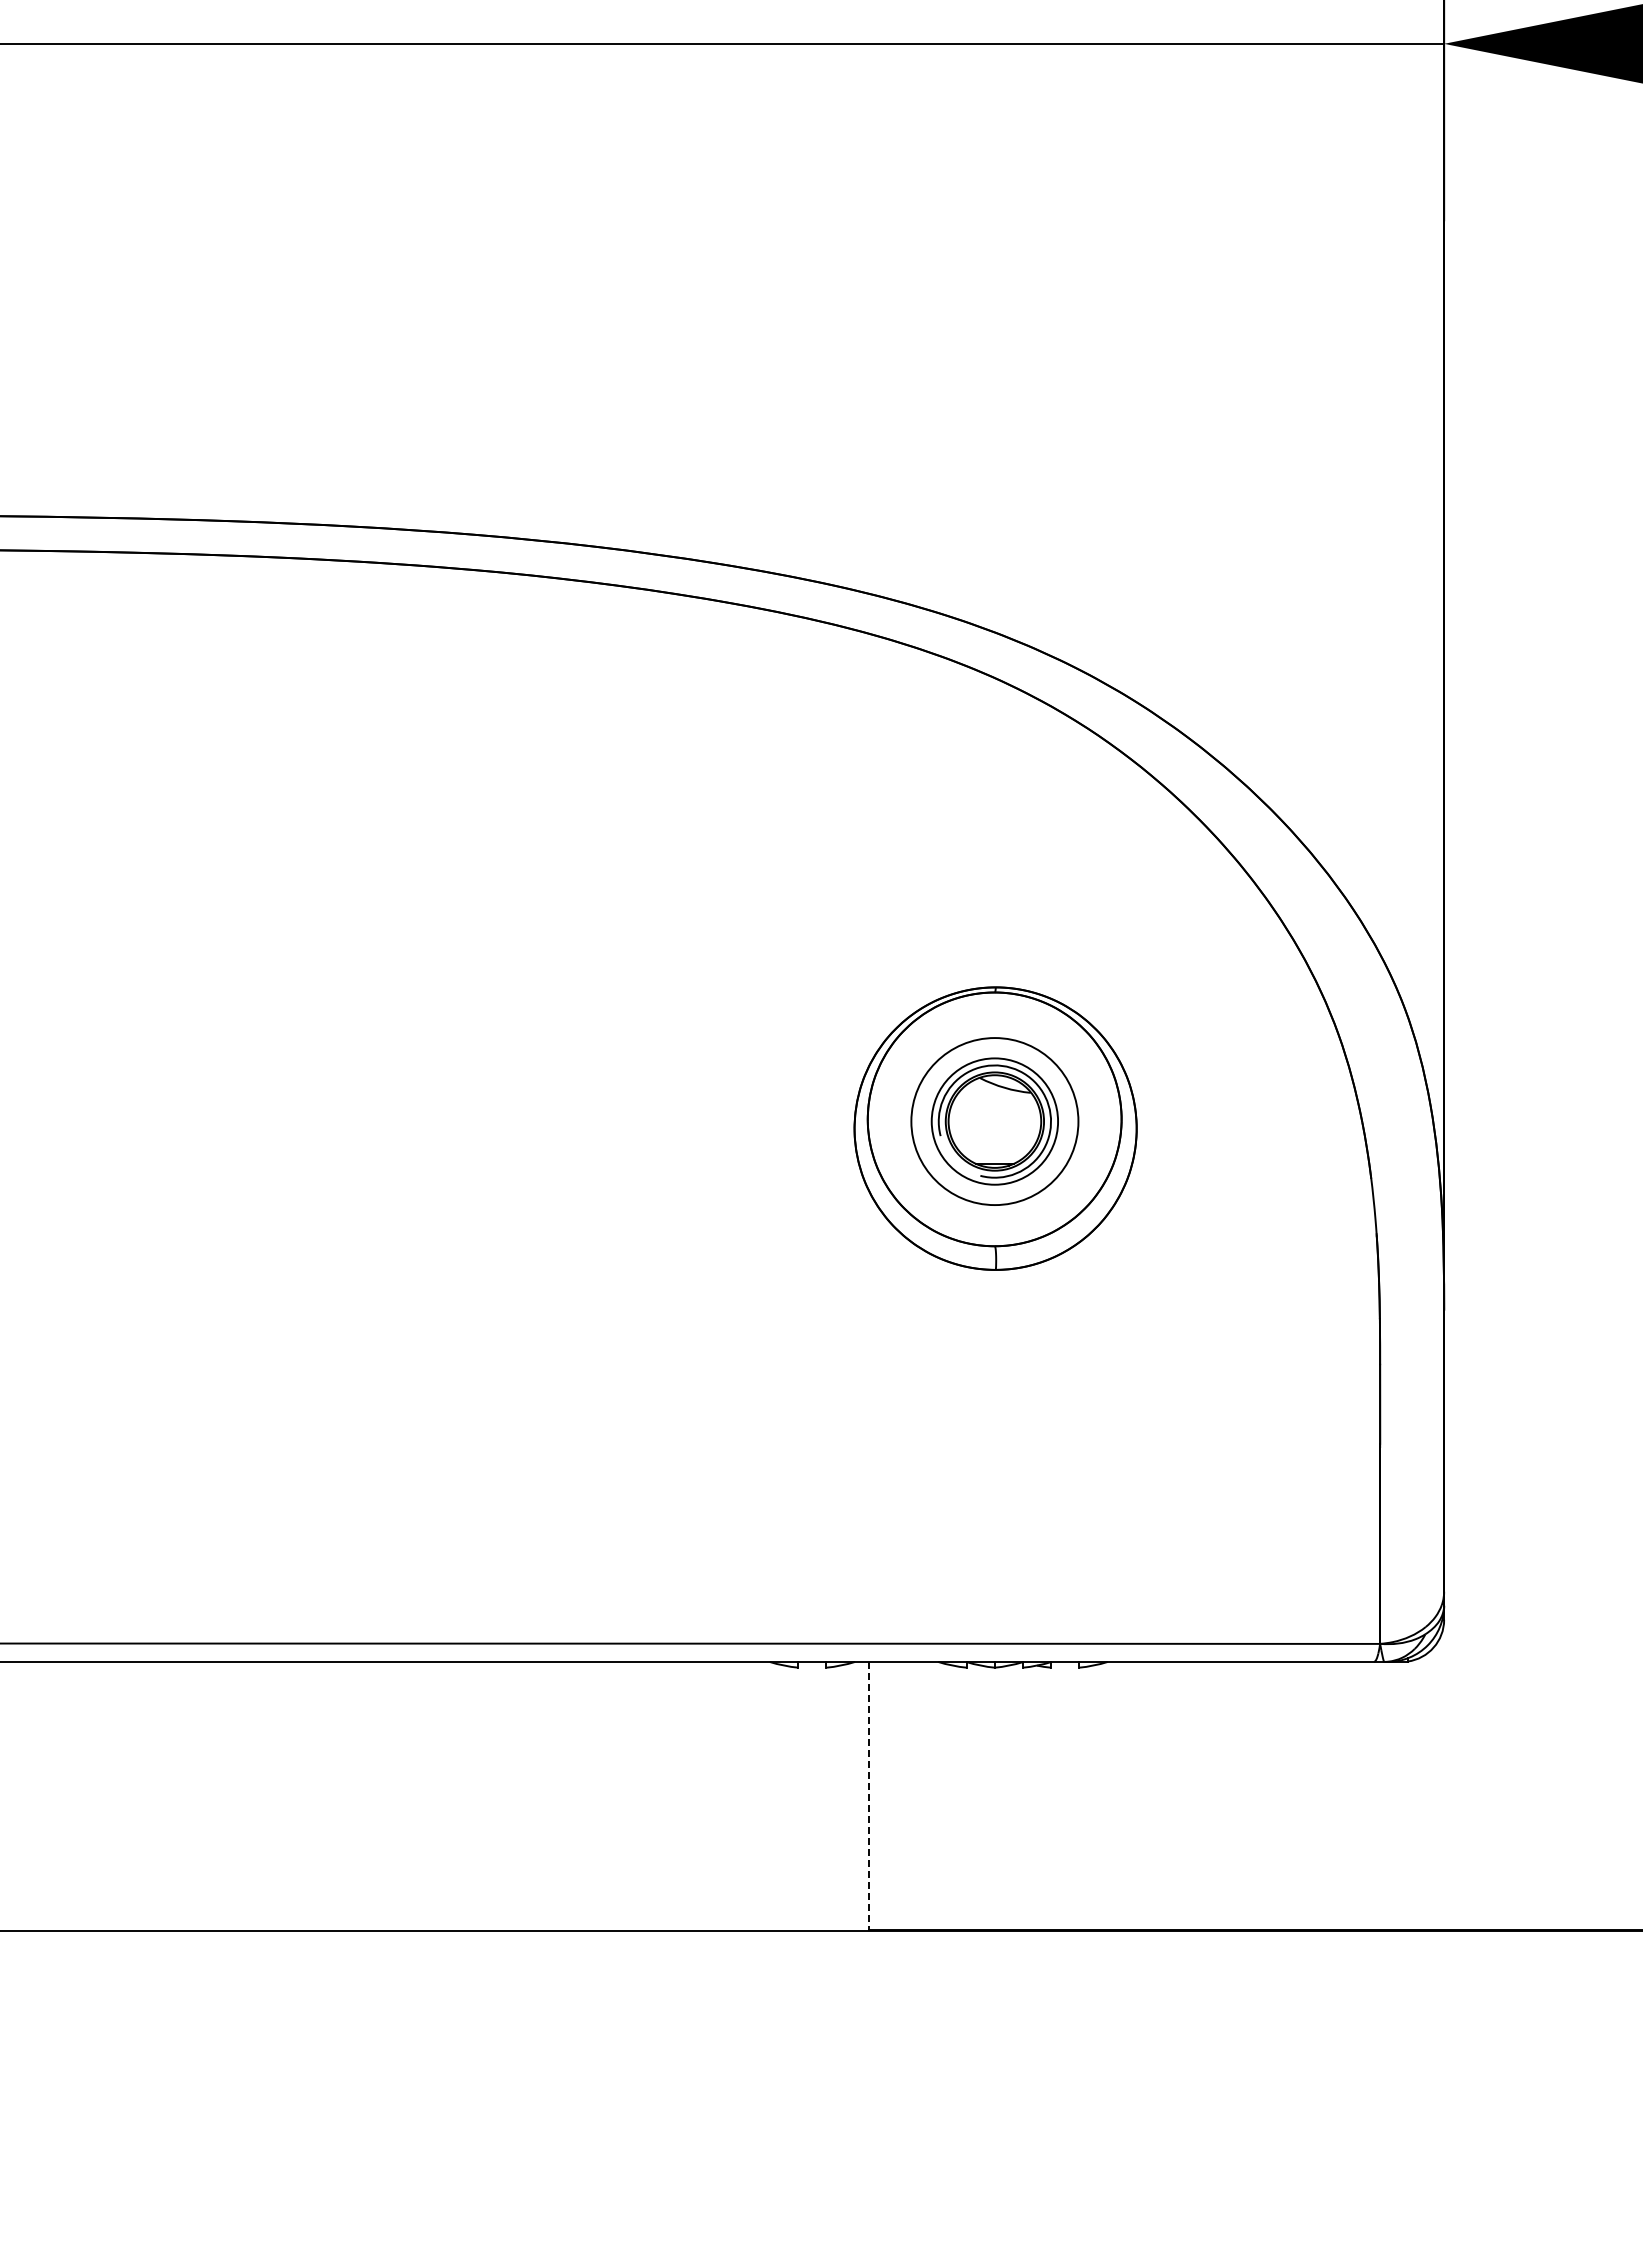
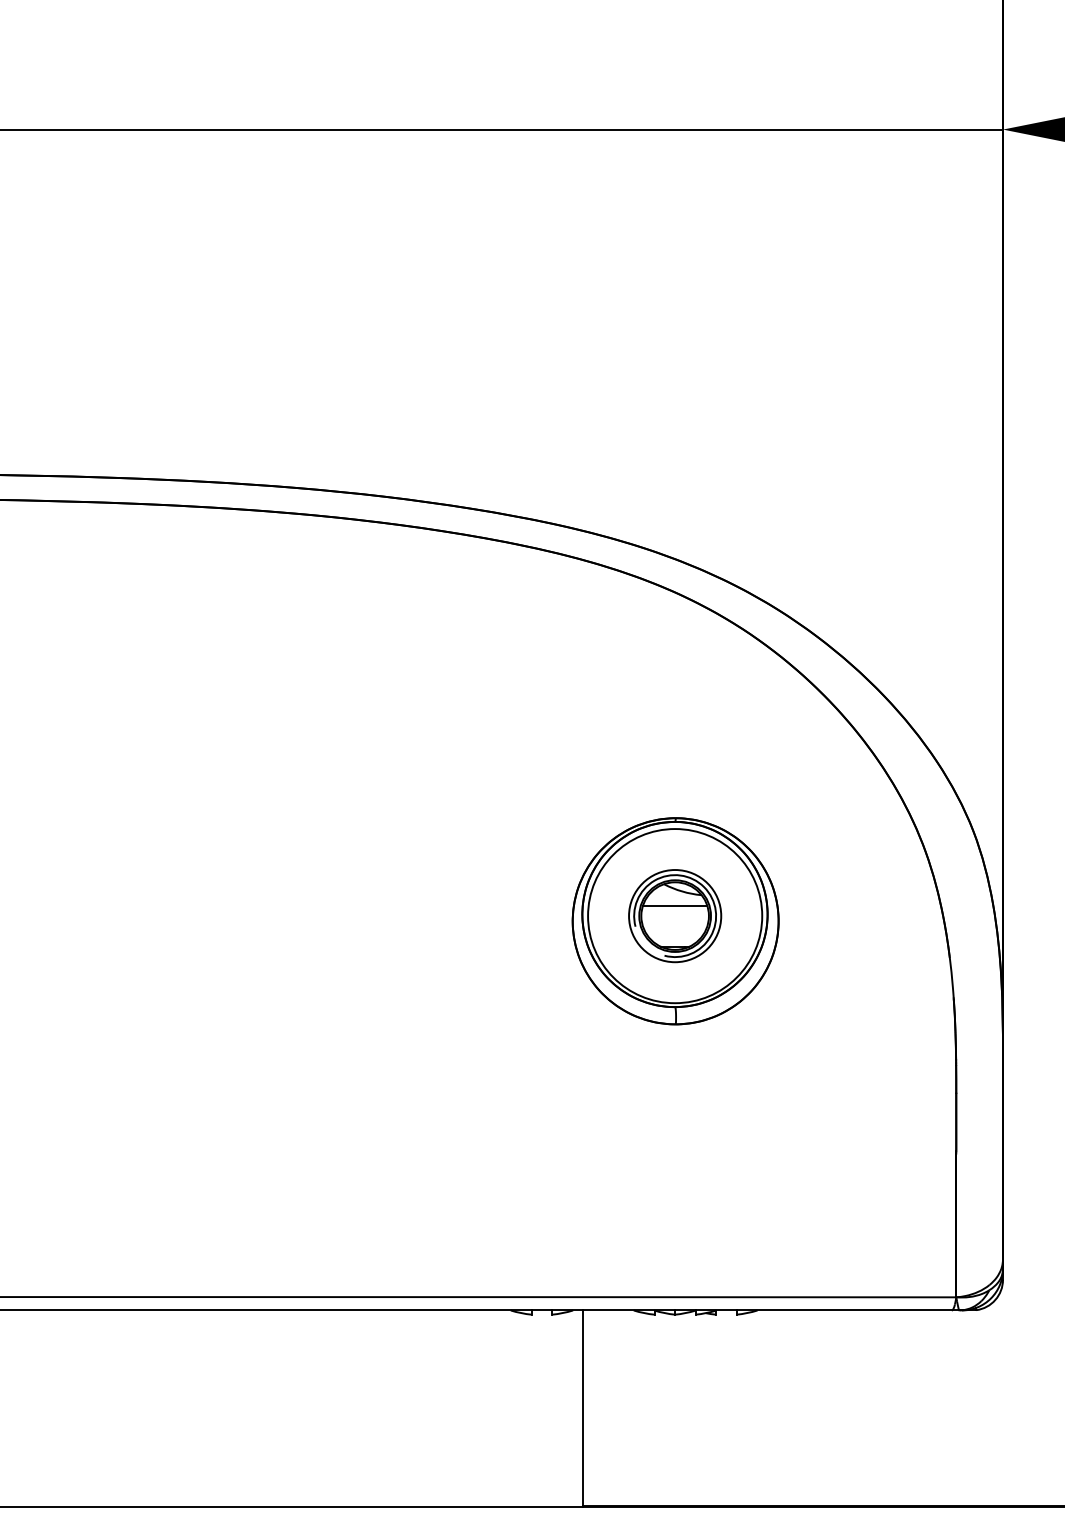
line: (994, 1107) -> (674, 905), added
circle: (994, 1121) -> (674, 916), size x1.43
line: (868, 1796) -> (582, 1408), dashed -> solid

